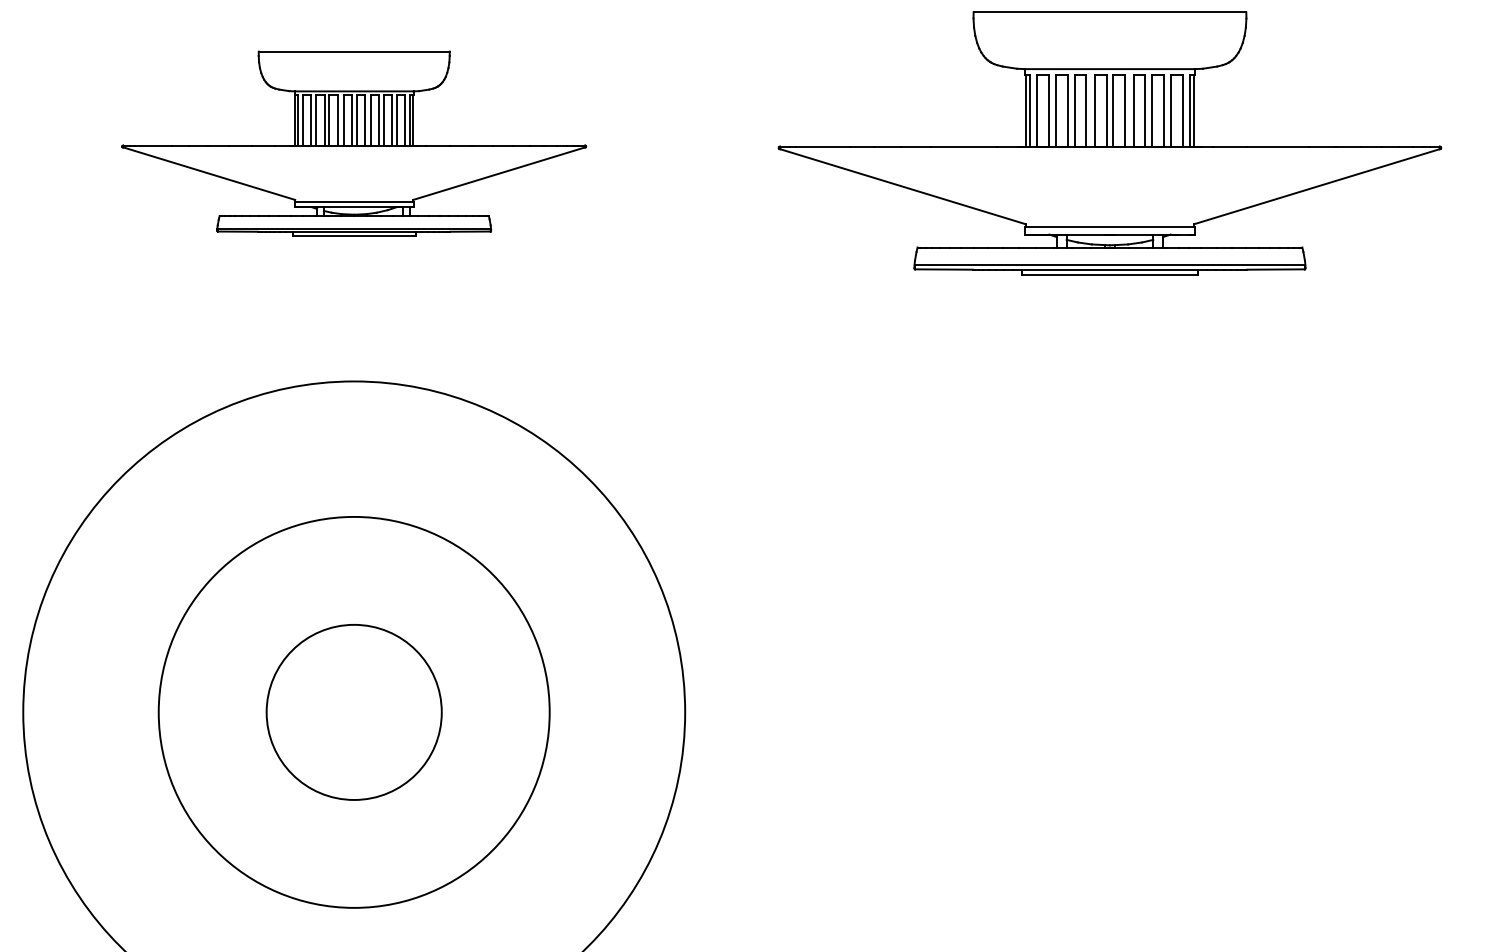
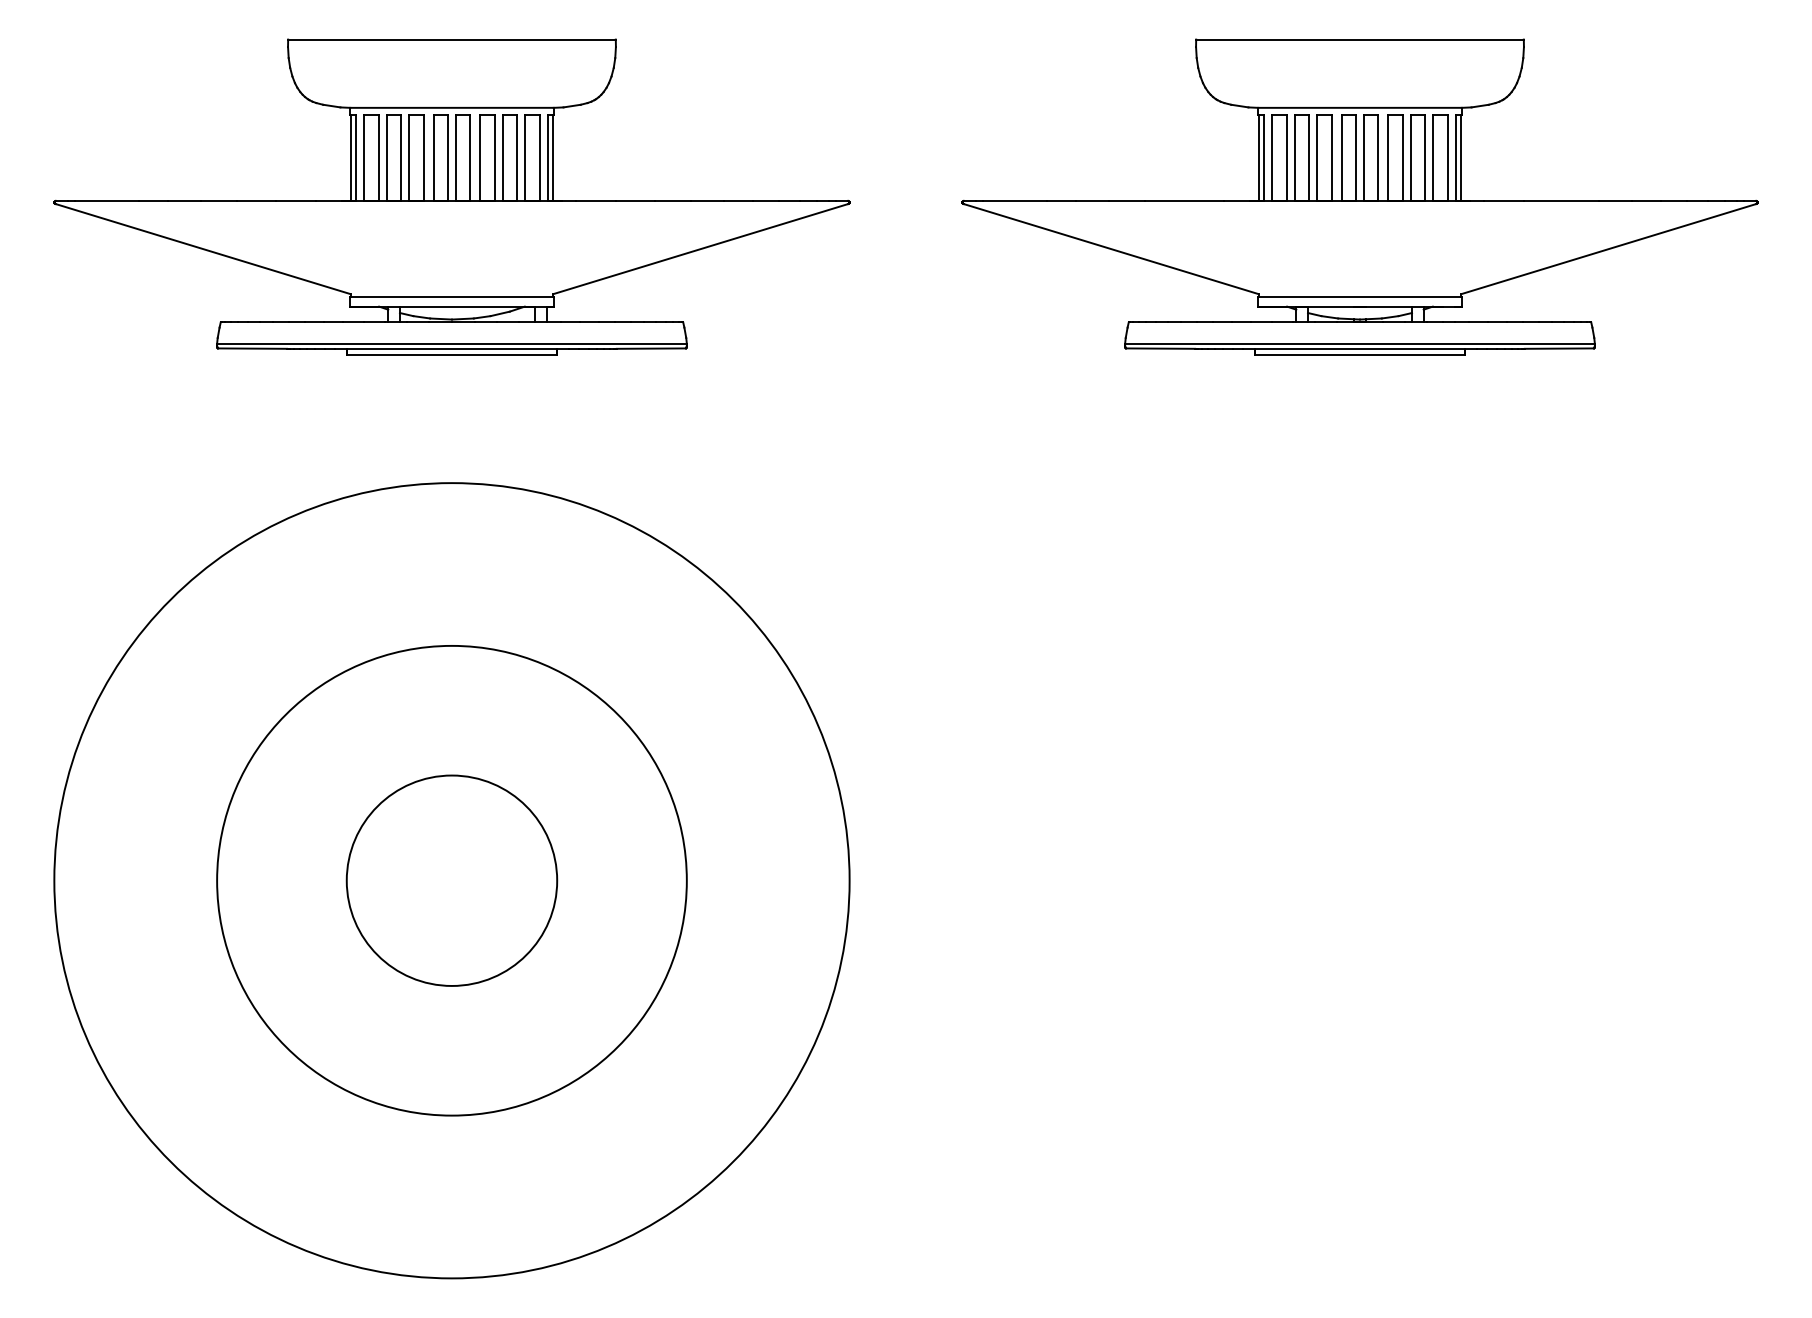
part: (353, 142) -> (451, 196), size x1.43

